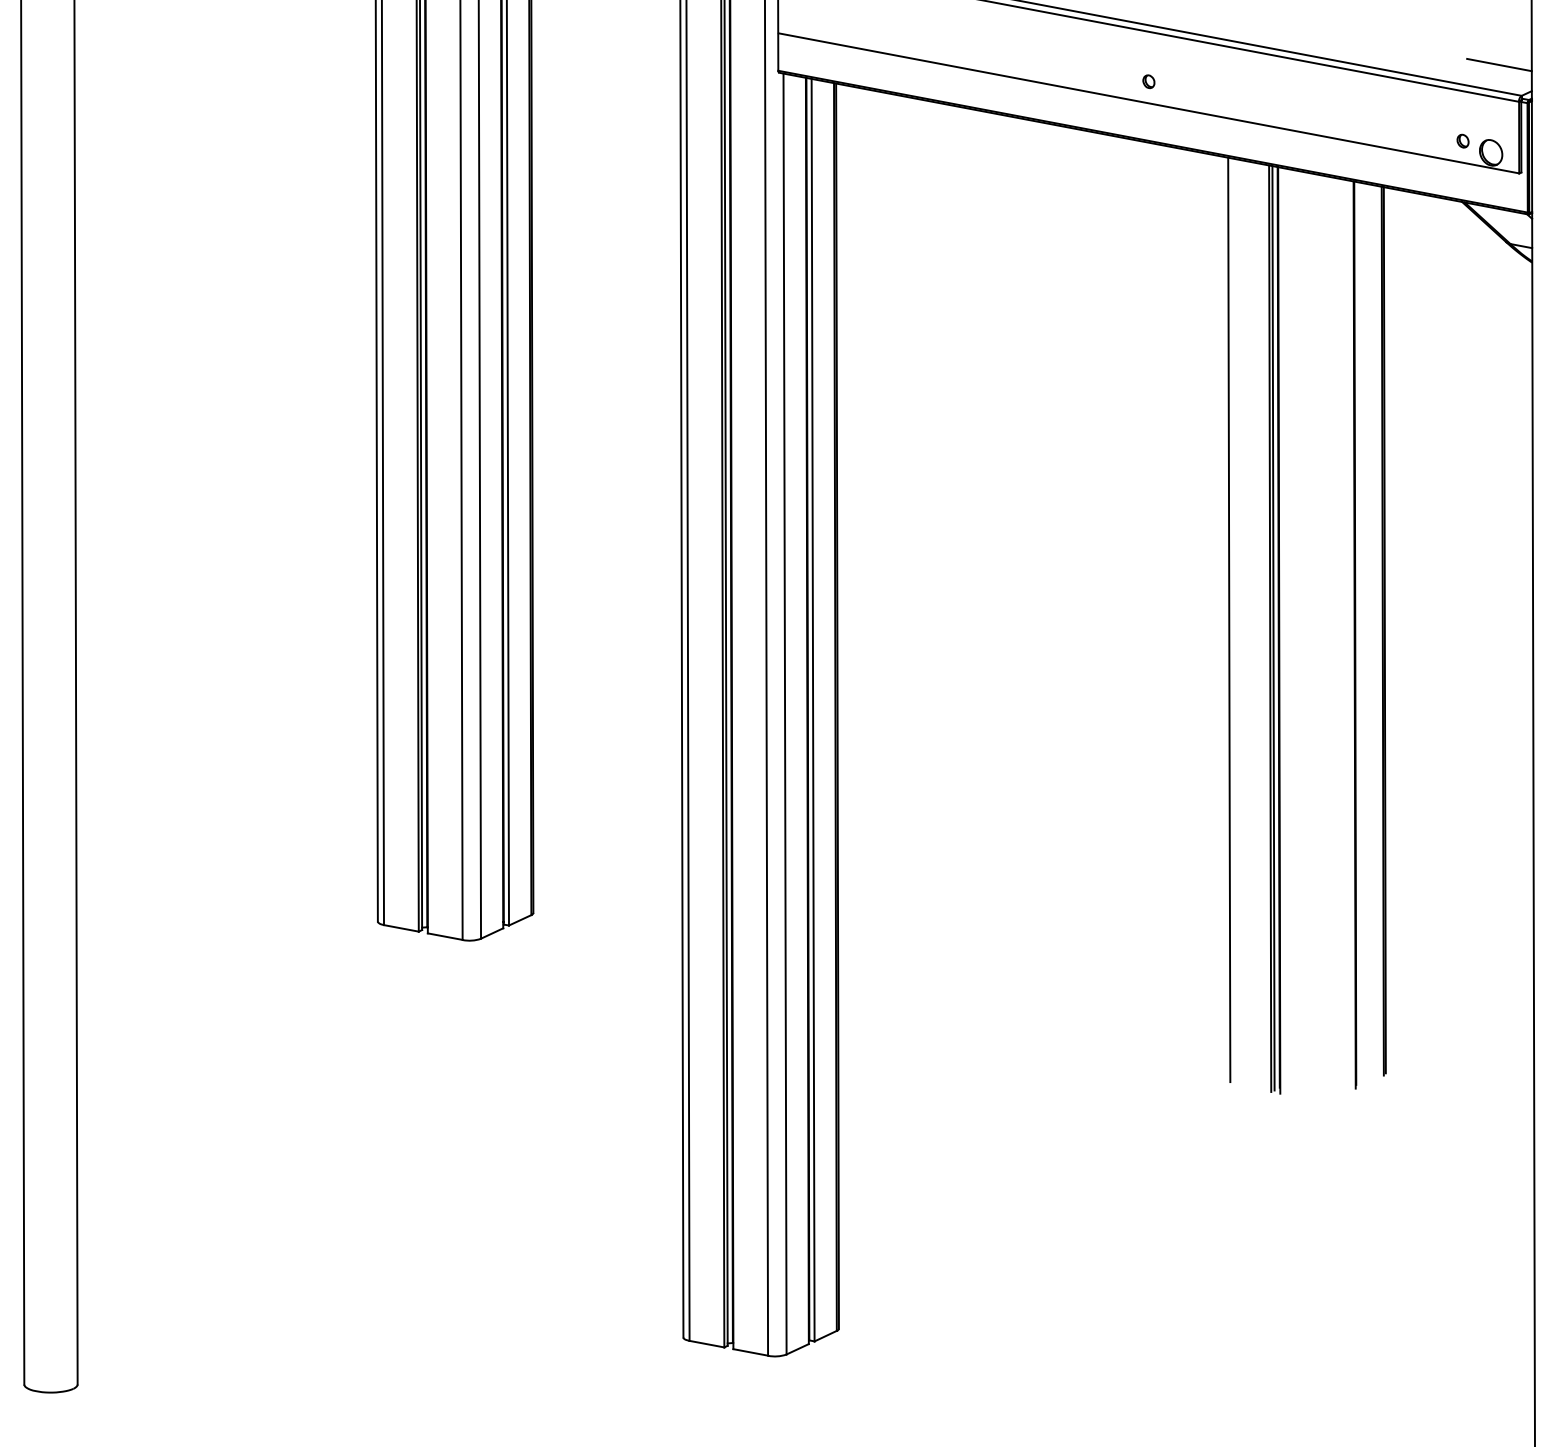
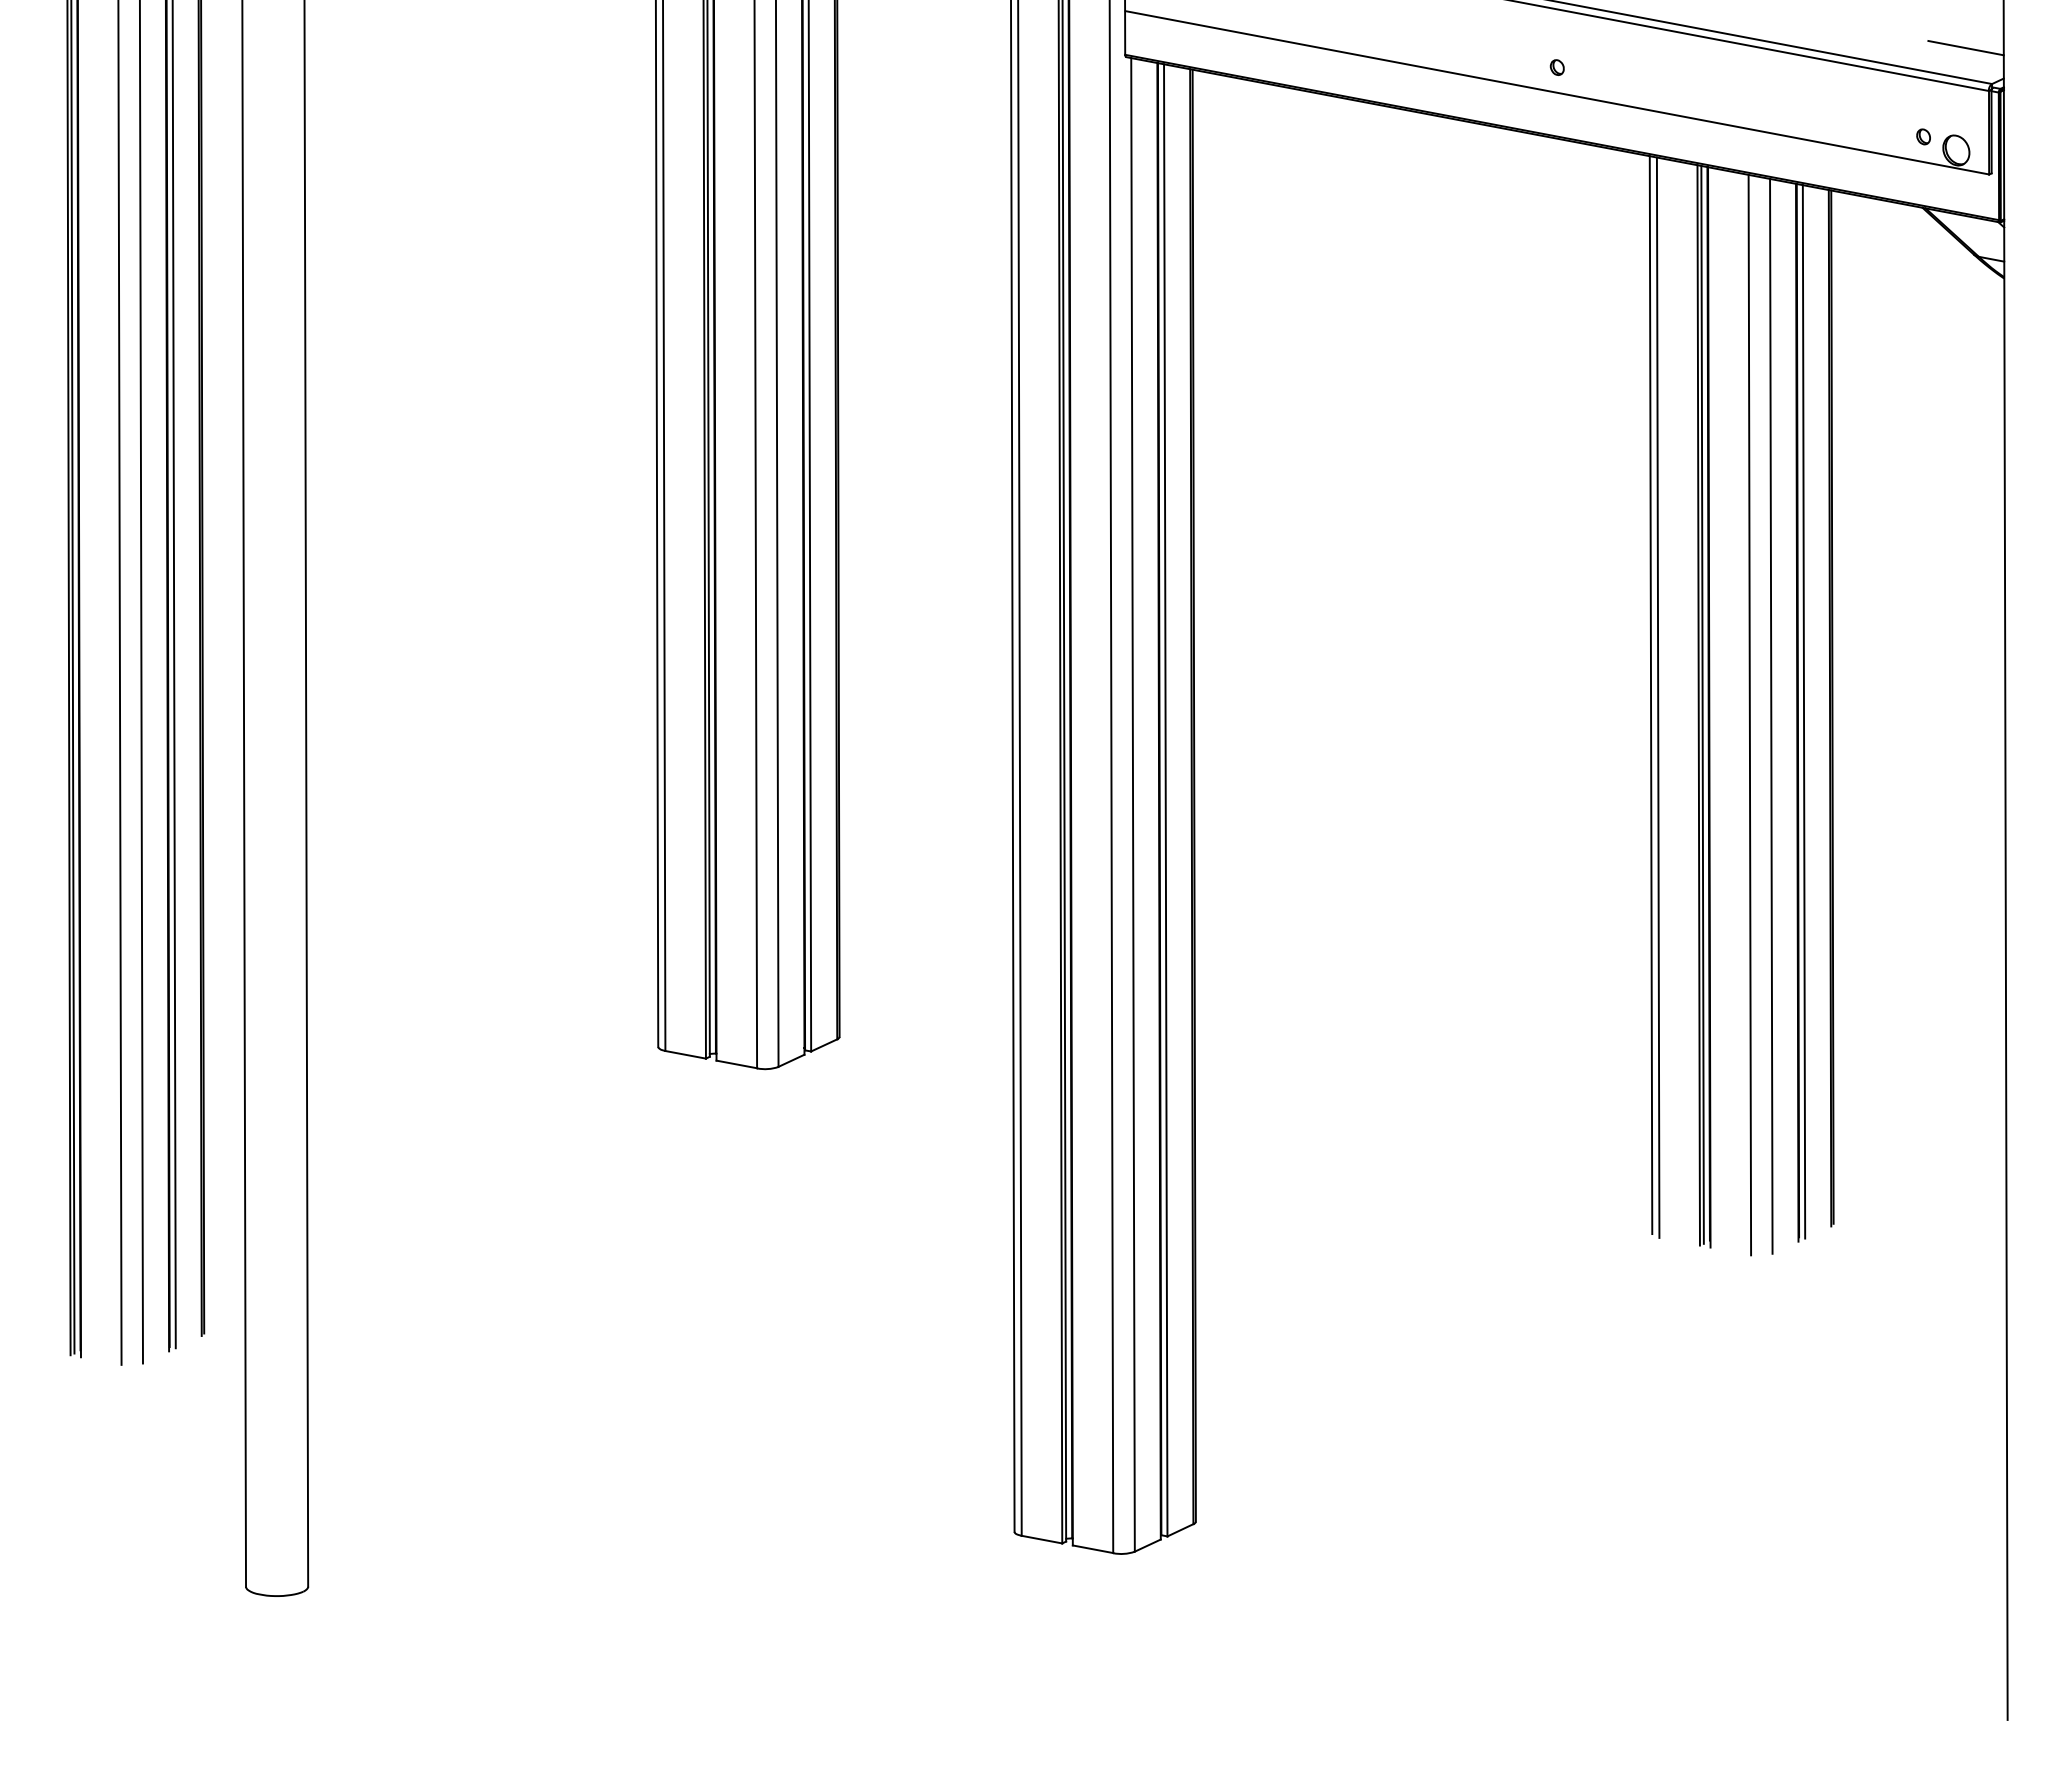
line: (1234, 621) -> (1657, 697), added
line: (1360, 633) -> (1803, 711), added
line: (1313, 636) -> (1749, 714), added
line: (1332, 637) -> (1771, 715), added

